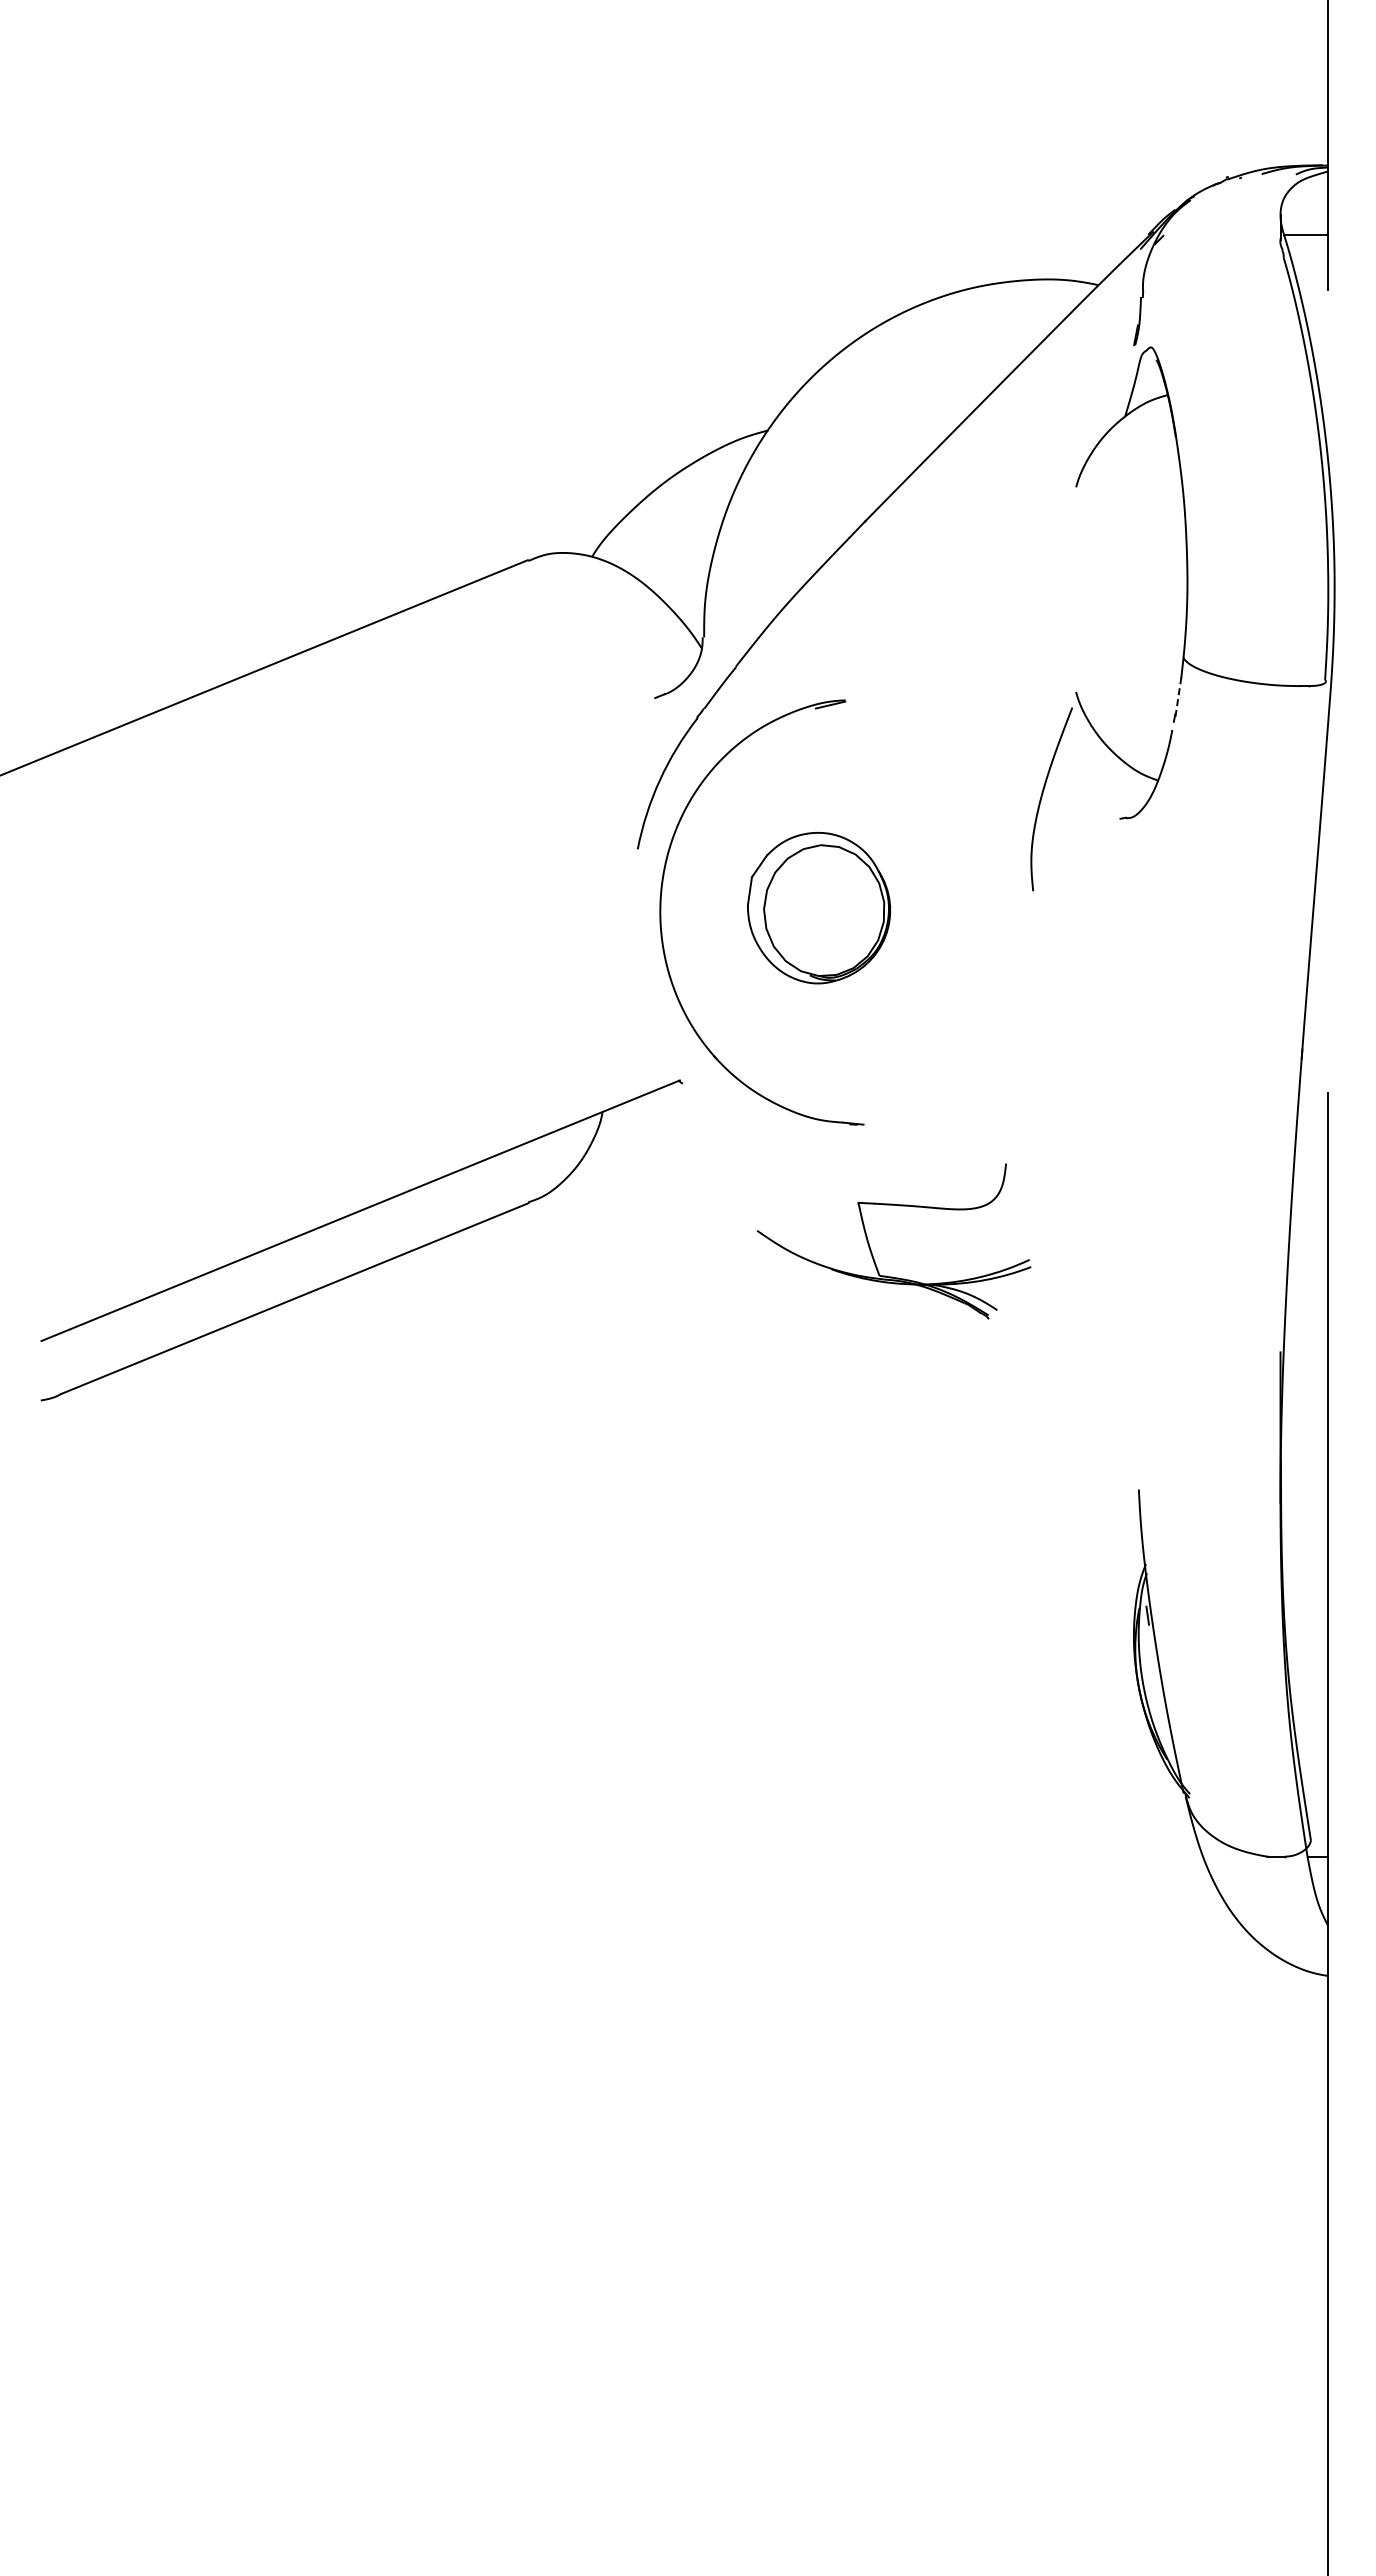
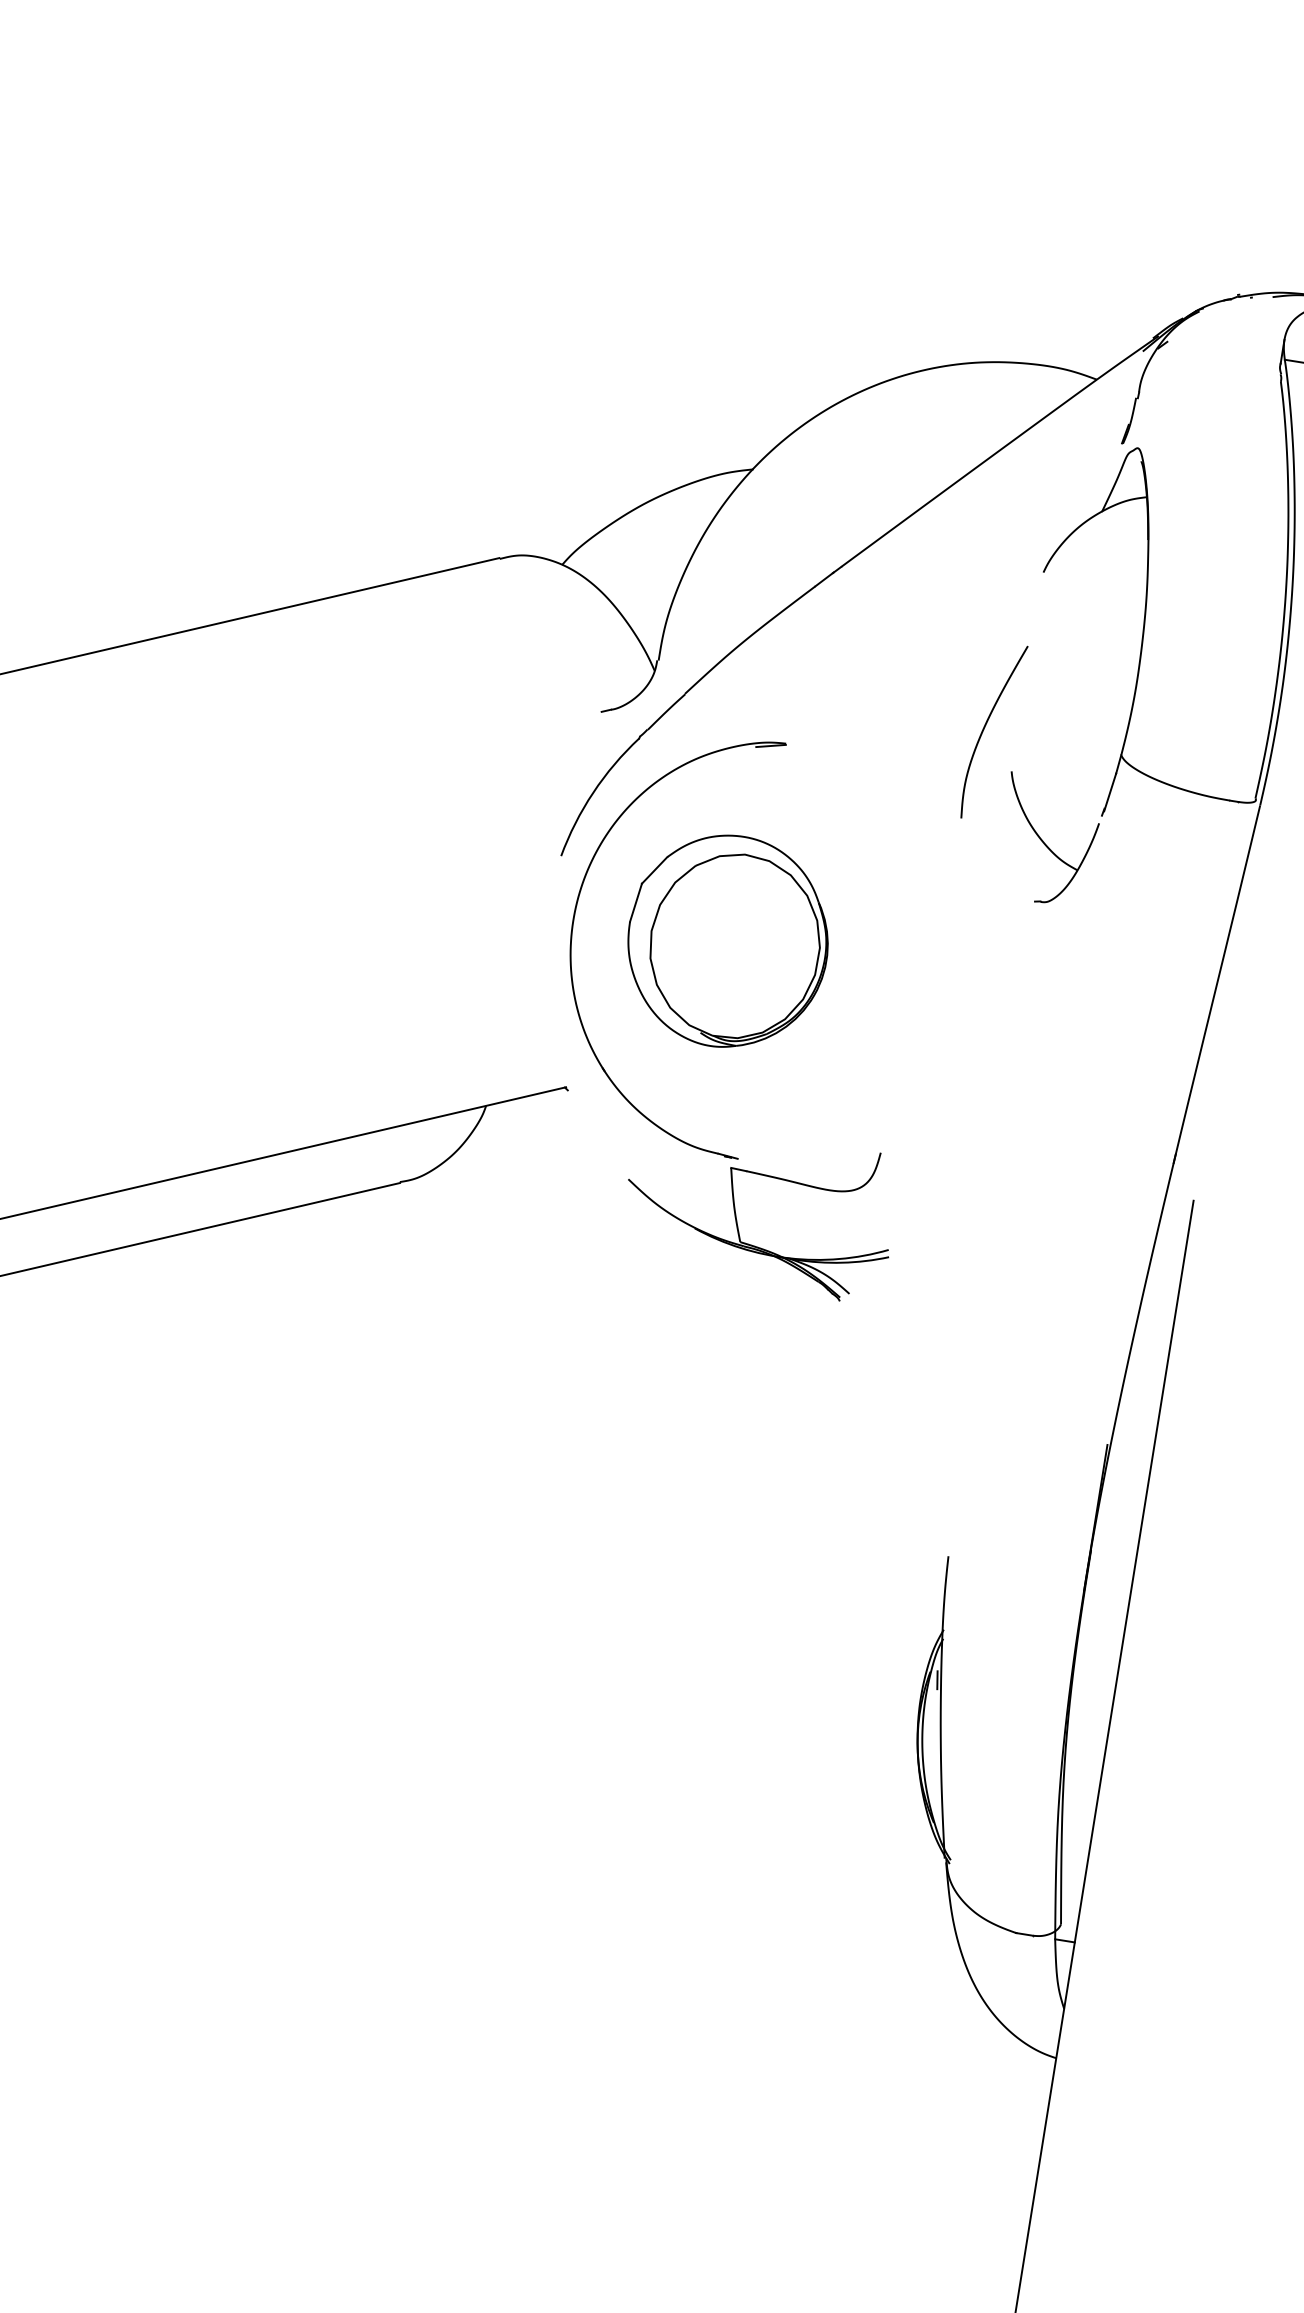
line: (1178, 697) -> (1110, 792), dashed -> solid
curve: (1042, 797) -> (984, 728), moved
part: (818, 907) -> (727, 940), size x1.43
part: (871, 1249) -> (736, 1215), moved

